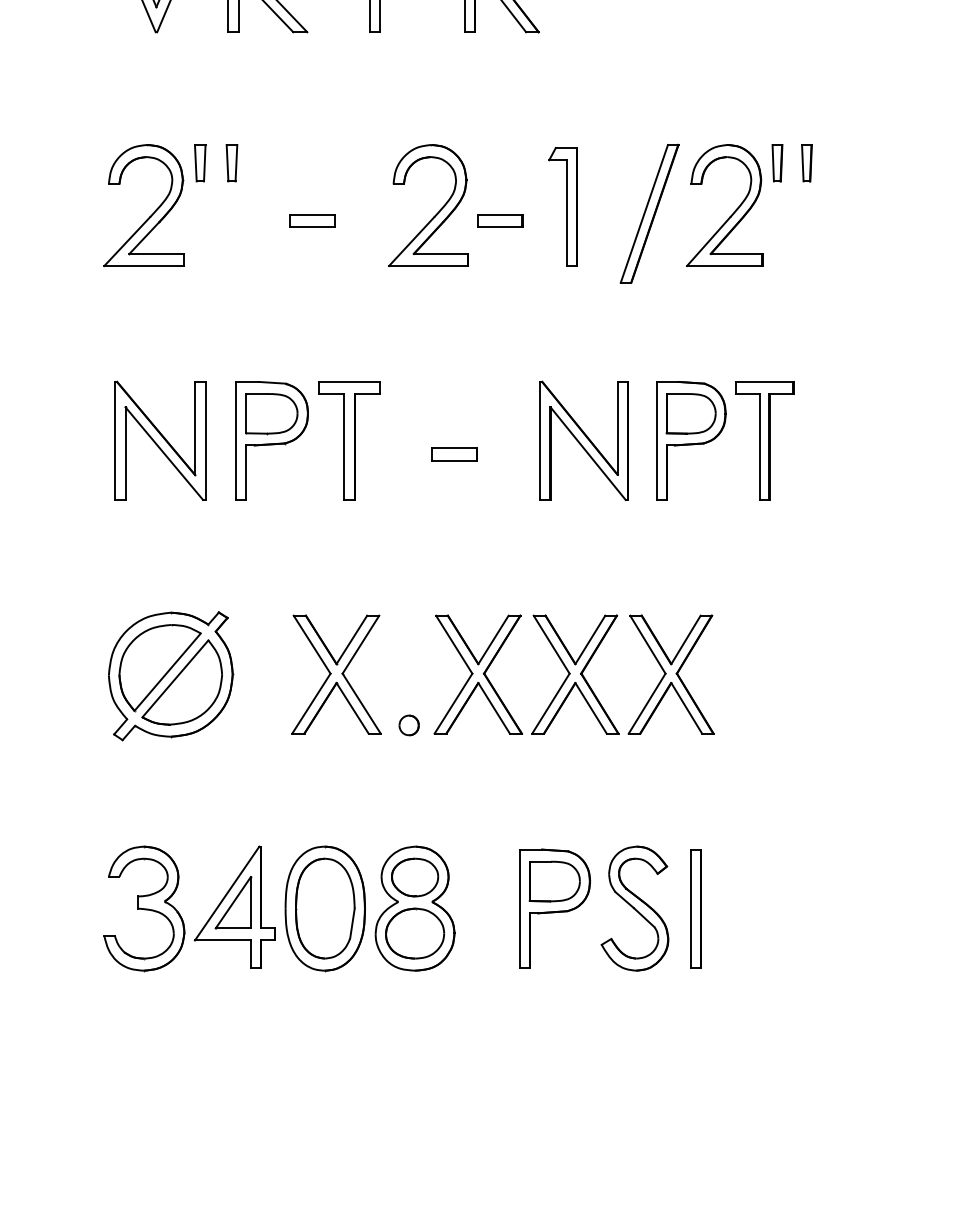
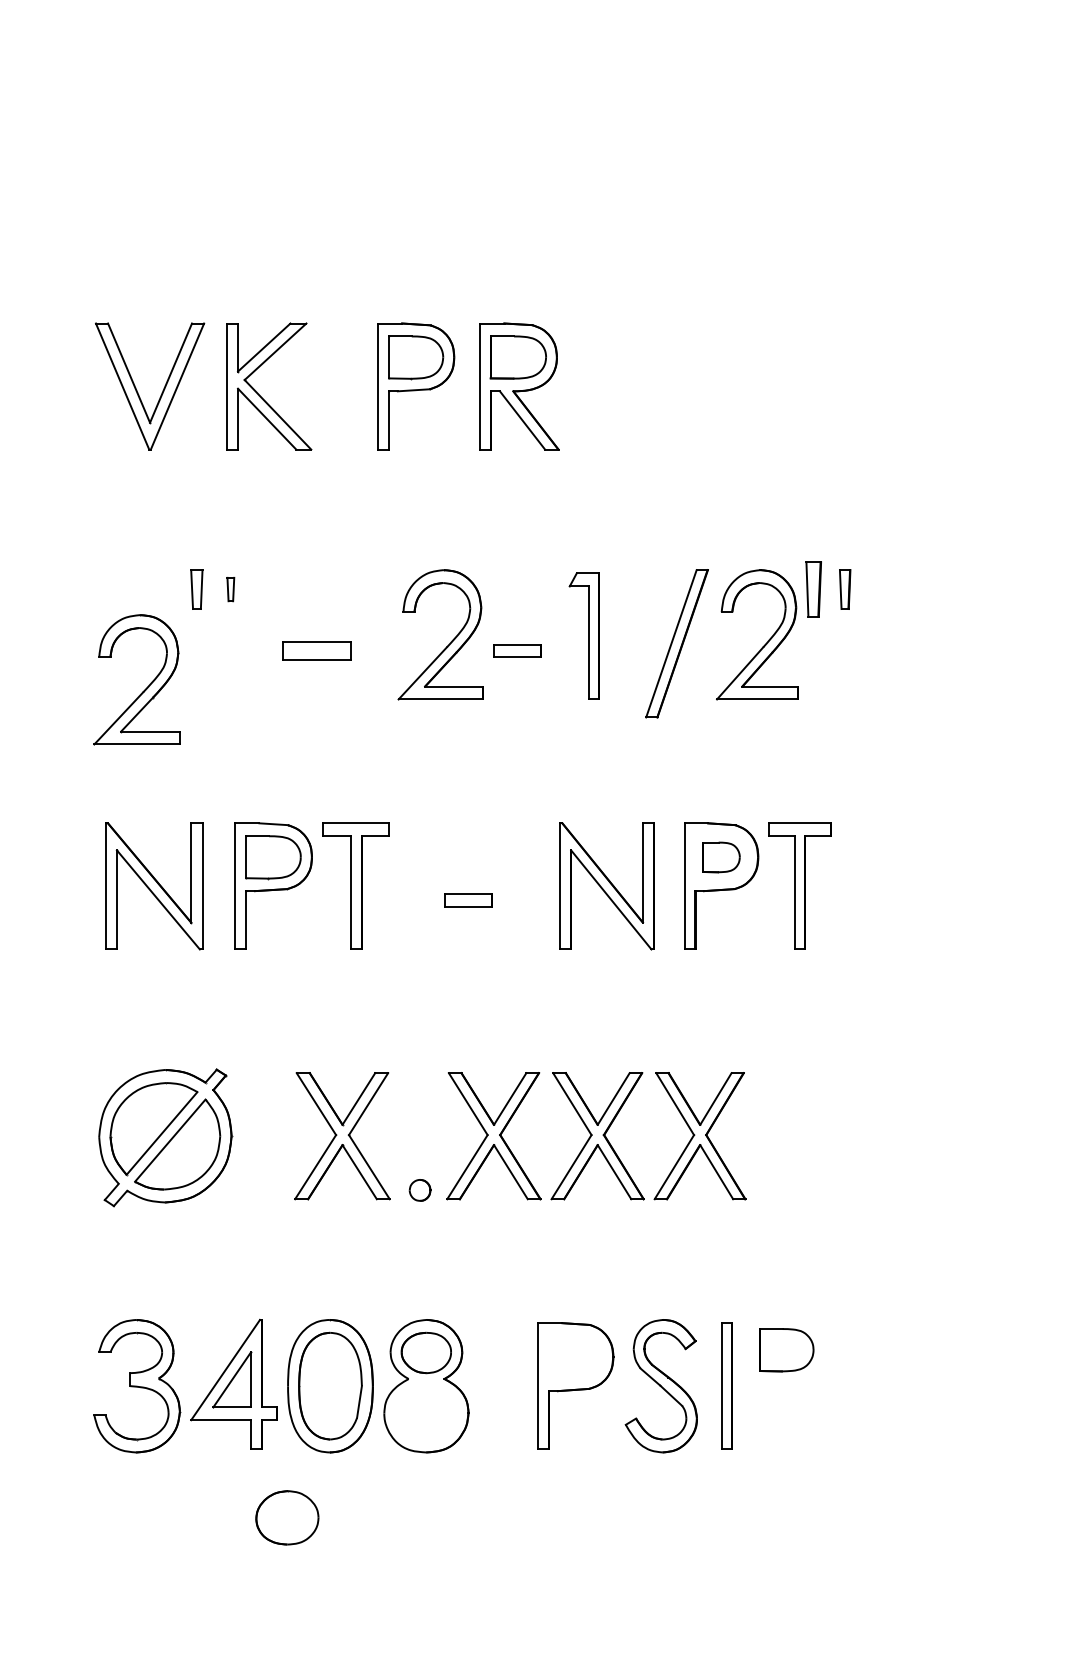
part: (231, 163) -> (230, 589), size x0.6
part: (777, 163) -> (813, 589), size x1.4
part: (152, 213) -> (145, 688), moved
part: (312, 220) -> (316, 650), size x1.4
part: (691, 413) -> (721, 857), size x0.7
part: (554, 881) -> (786, 1350), moved
part: (415, 933) -> (287, 1517), moved

